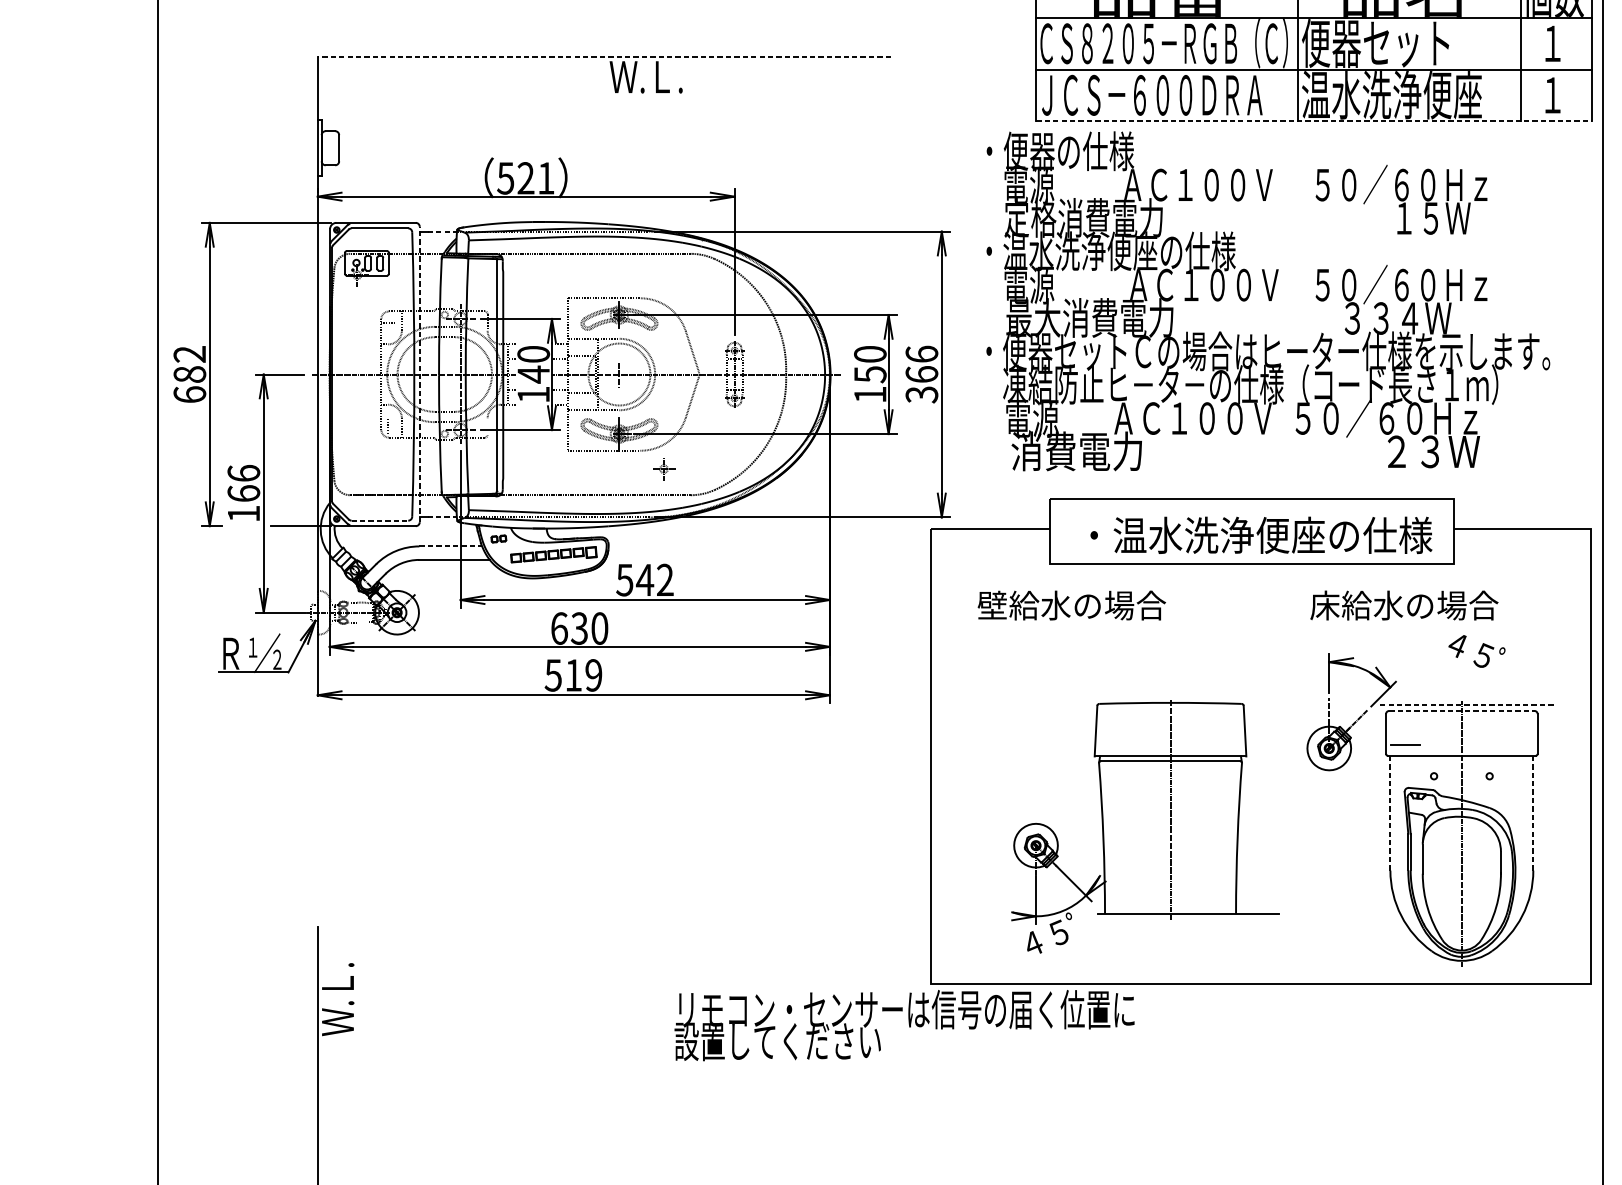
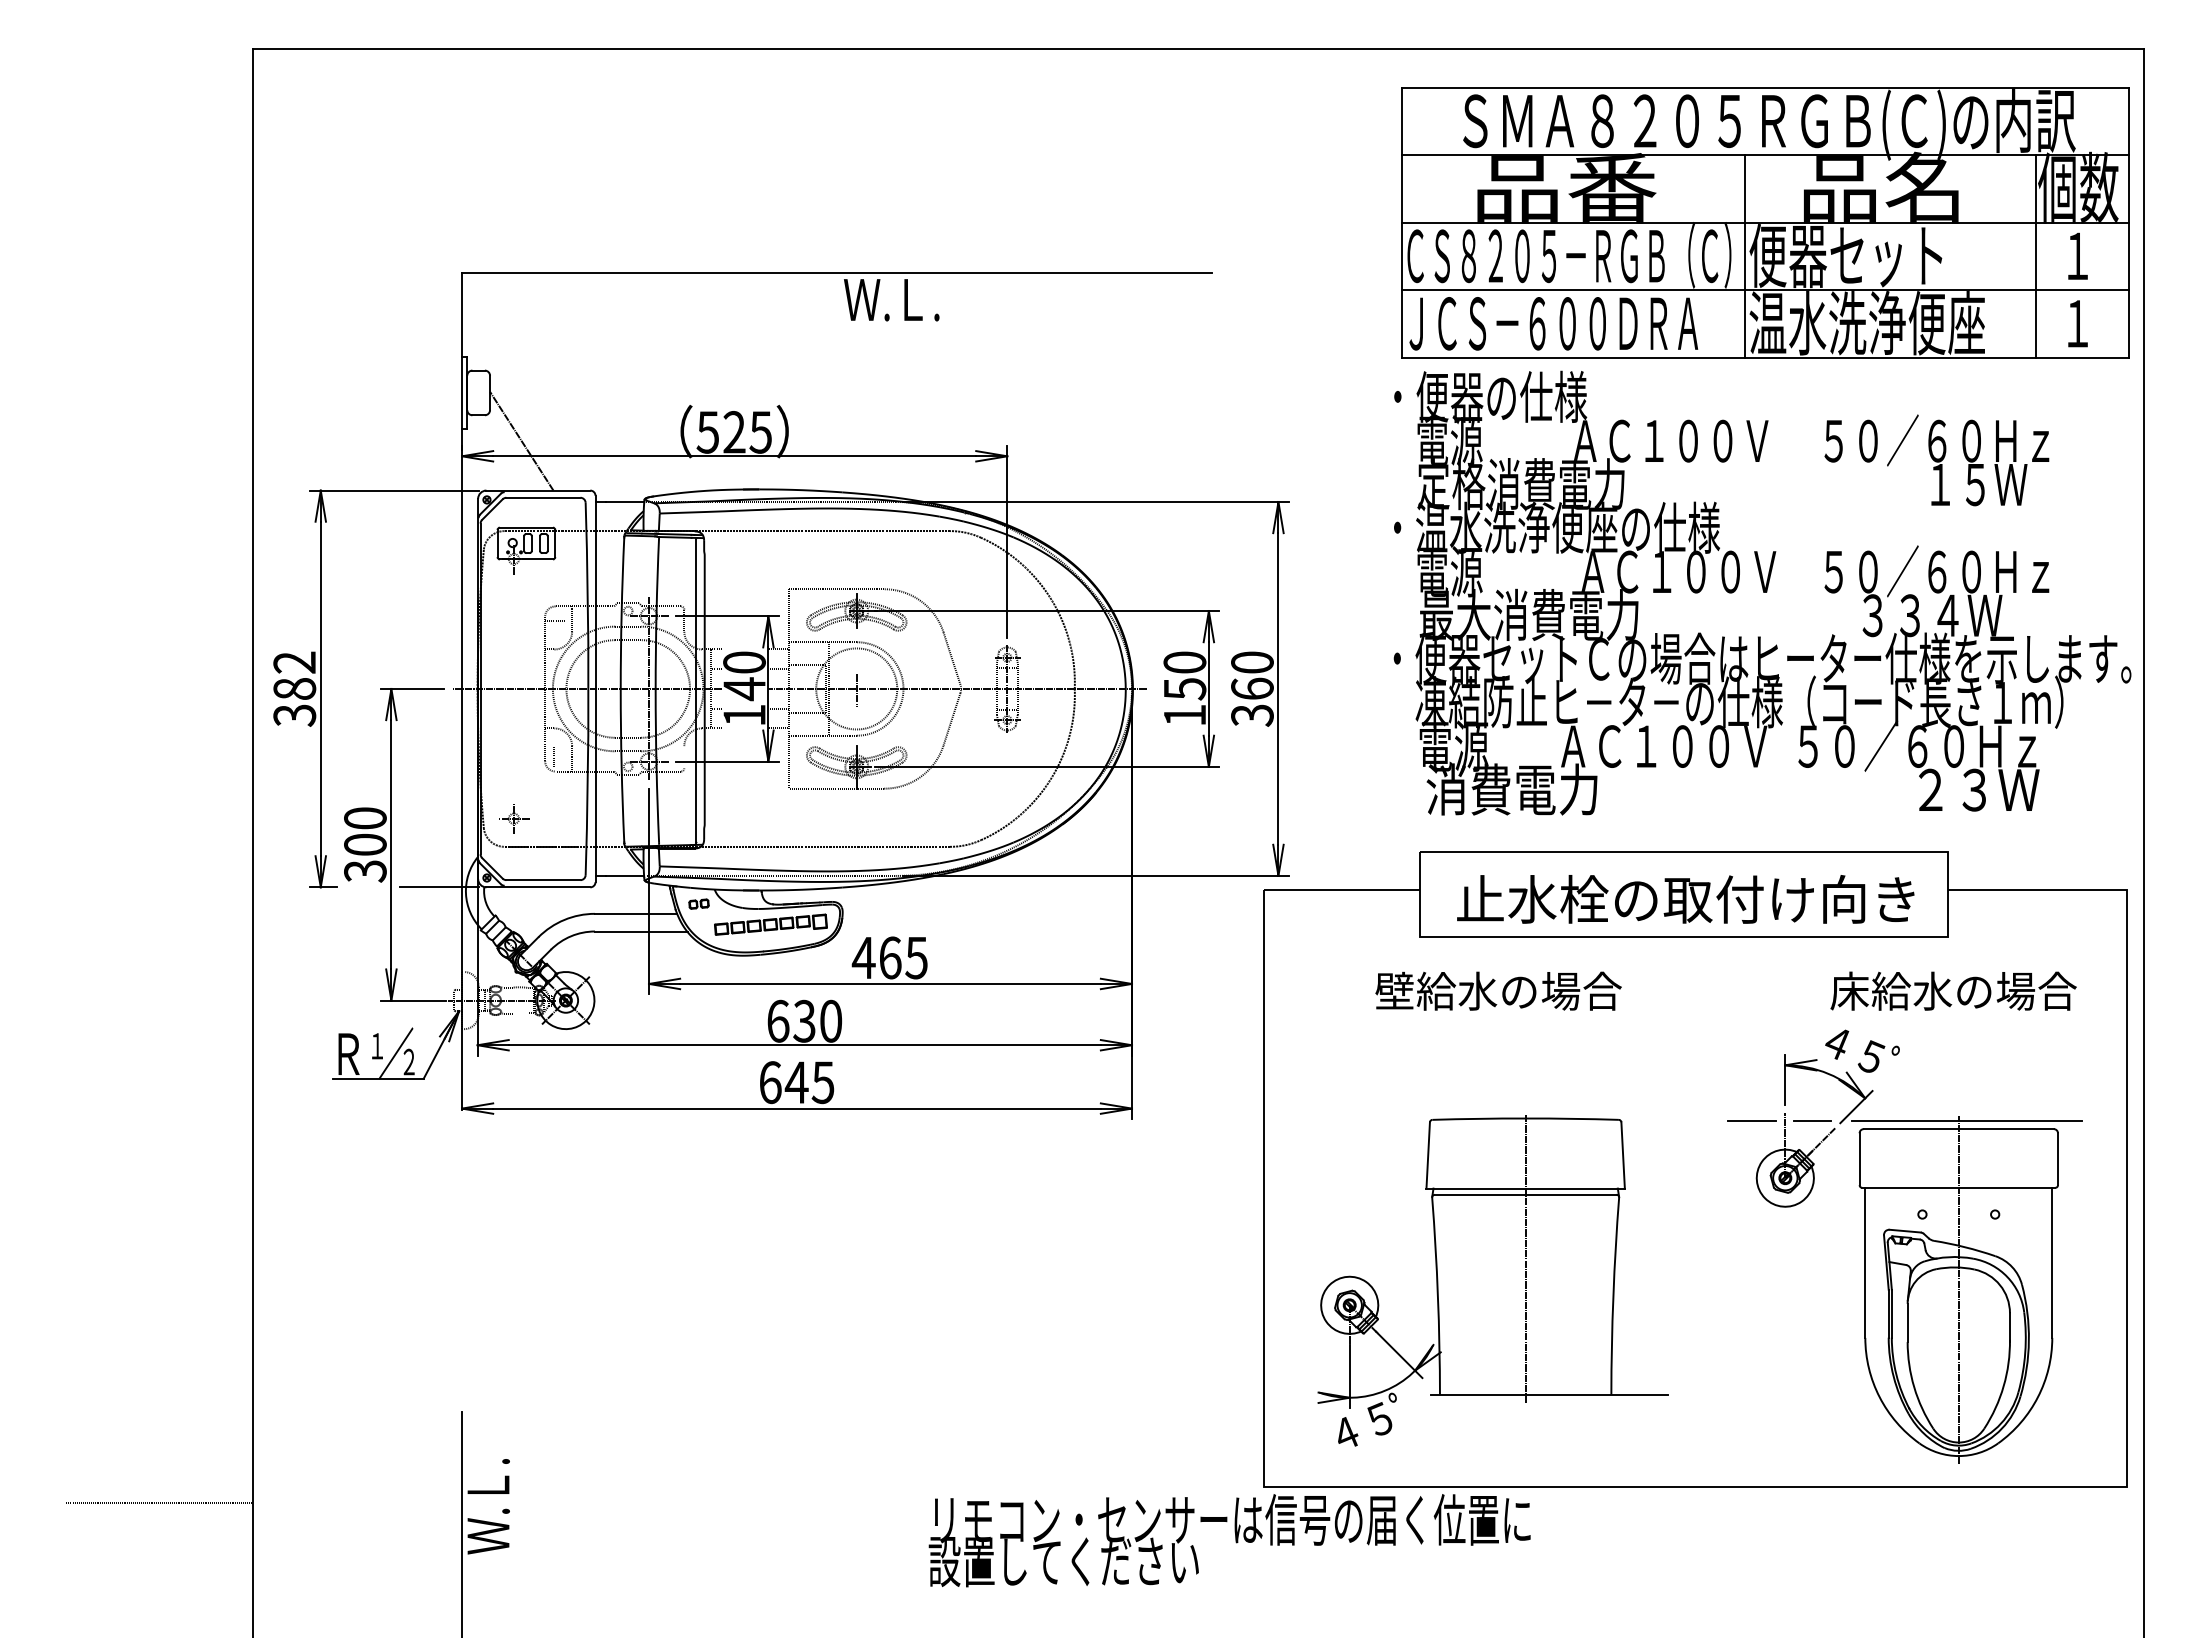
line: (604, 56) -> (837, 273), dashed -> solid
line: (1314, 121) -> (1765, 357), dashed -> solid
text: (545, 178) -> (760, 432), 521 -> 525
line: (363, 184) -> (521, 440), added
line: (442, 231) -> (625, 502), dashed -> solid
text: (1268, 300) -> (1762, 592), moved
text: (921, 354) -> (1252, 662), 366 -> 360
line: (419, 374) -> (595, 688), dashed -> solid
text: (189, 394) -> (294, 715), 682 -> 382
part: (664, 468) -> (514, 818), moved
text: (243, 493) -> (365, 844), 166 -> 300
line: (442, 517) -> (625, 875), dashed -> solid
line: (380, 520) -> (543, 880), dashed -> solid
text: (1255, 535) -> (1688, 899), ・温水洗浄便座の仕様 -> 止水栓の取付け向き
line: (451, 546) -> (636, 913), dashed -> solid
text: (644, 579) -> (889, 957), 542 -> 465
text: (1071, 605) -> (1498, 990), moved
text: (1404, 605) -> (1953, 990), moved
text: (1476, 650) -> (1862, 1050), moved
text: (573, 675) -> (796, 1082), 519 -> 645
line: (1304, 705) -> (1752, 1121), added
line: (1468, 705) -> (1967, 1121), dashed -> solid
line: (1462, 711) -> (1959, 1129), dashed -> solid
line: (1405, 744) -> (1812, 1120), moved
line: (1390, 813) -> (1865, 1263), dashed -> solid
line: (1533, 813) -> (2052, 1263), dashed -> solid
part: (1145, 826) -> (1492, 1280), moved
line: (86, 997) -> (159, 1503), added

